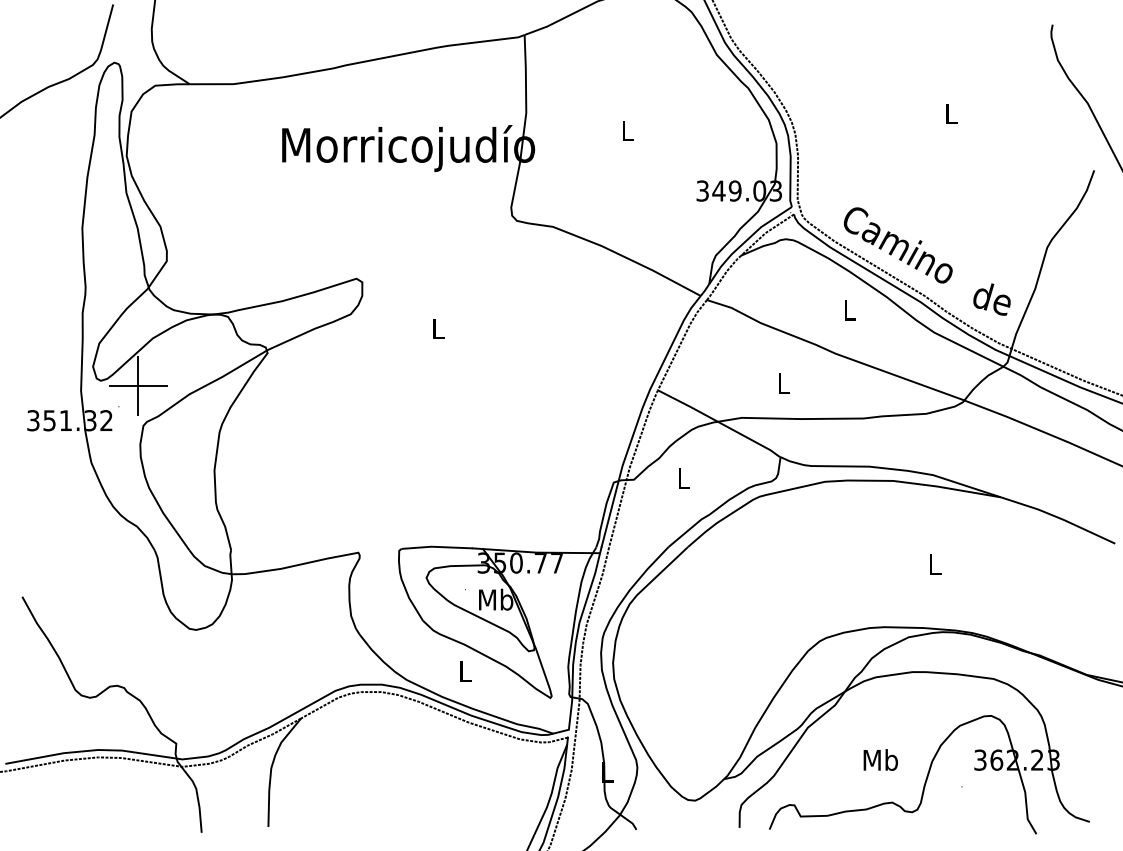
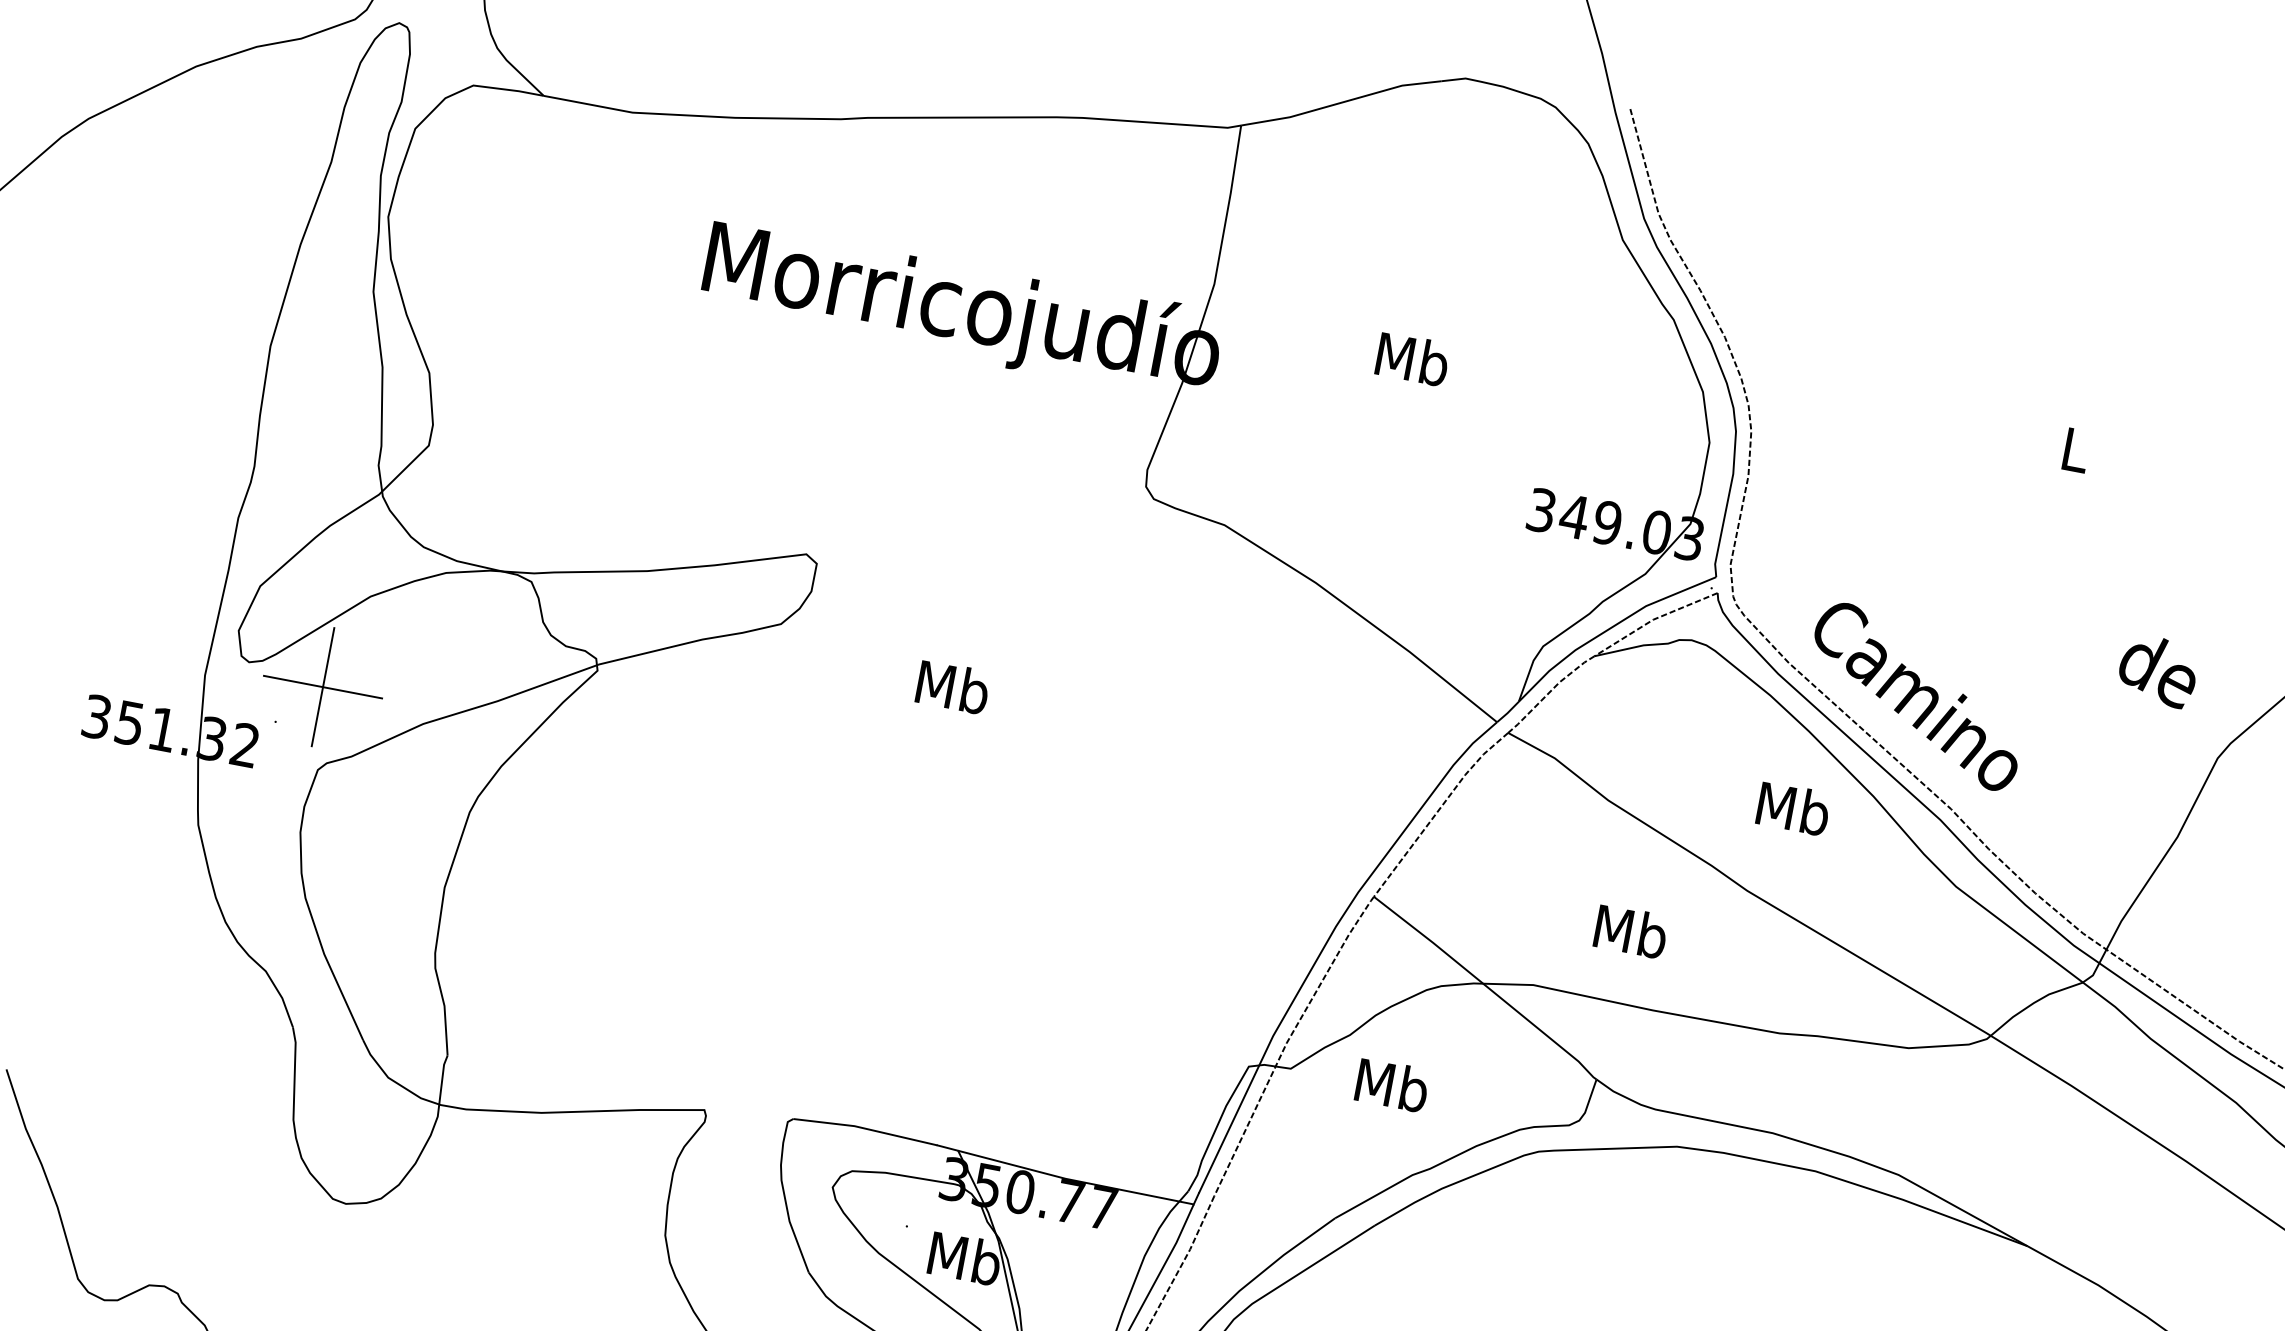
text: (627, 130) -> (1412, 358), L -> Mb
text: (991, 299) -> (2157, 670), moved
text: (849, 310) -> (1792, 809), L -> Mb
text: (438, 328) -> (953, 686), L -> Mb
text: (783, 383) -> (1630, 931), L -> Mb
text: (683, 478) -> (1391, 1085), L -> Mb

